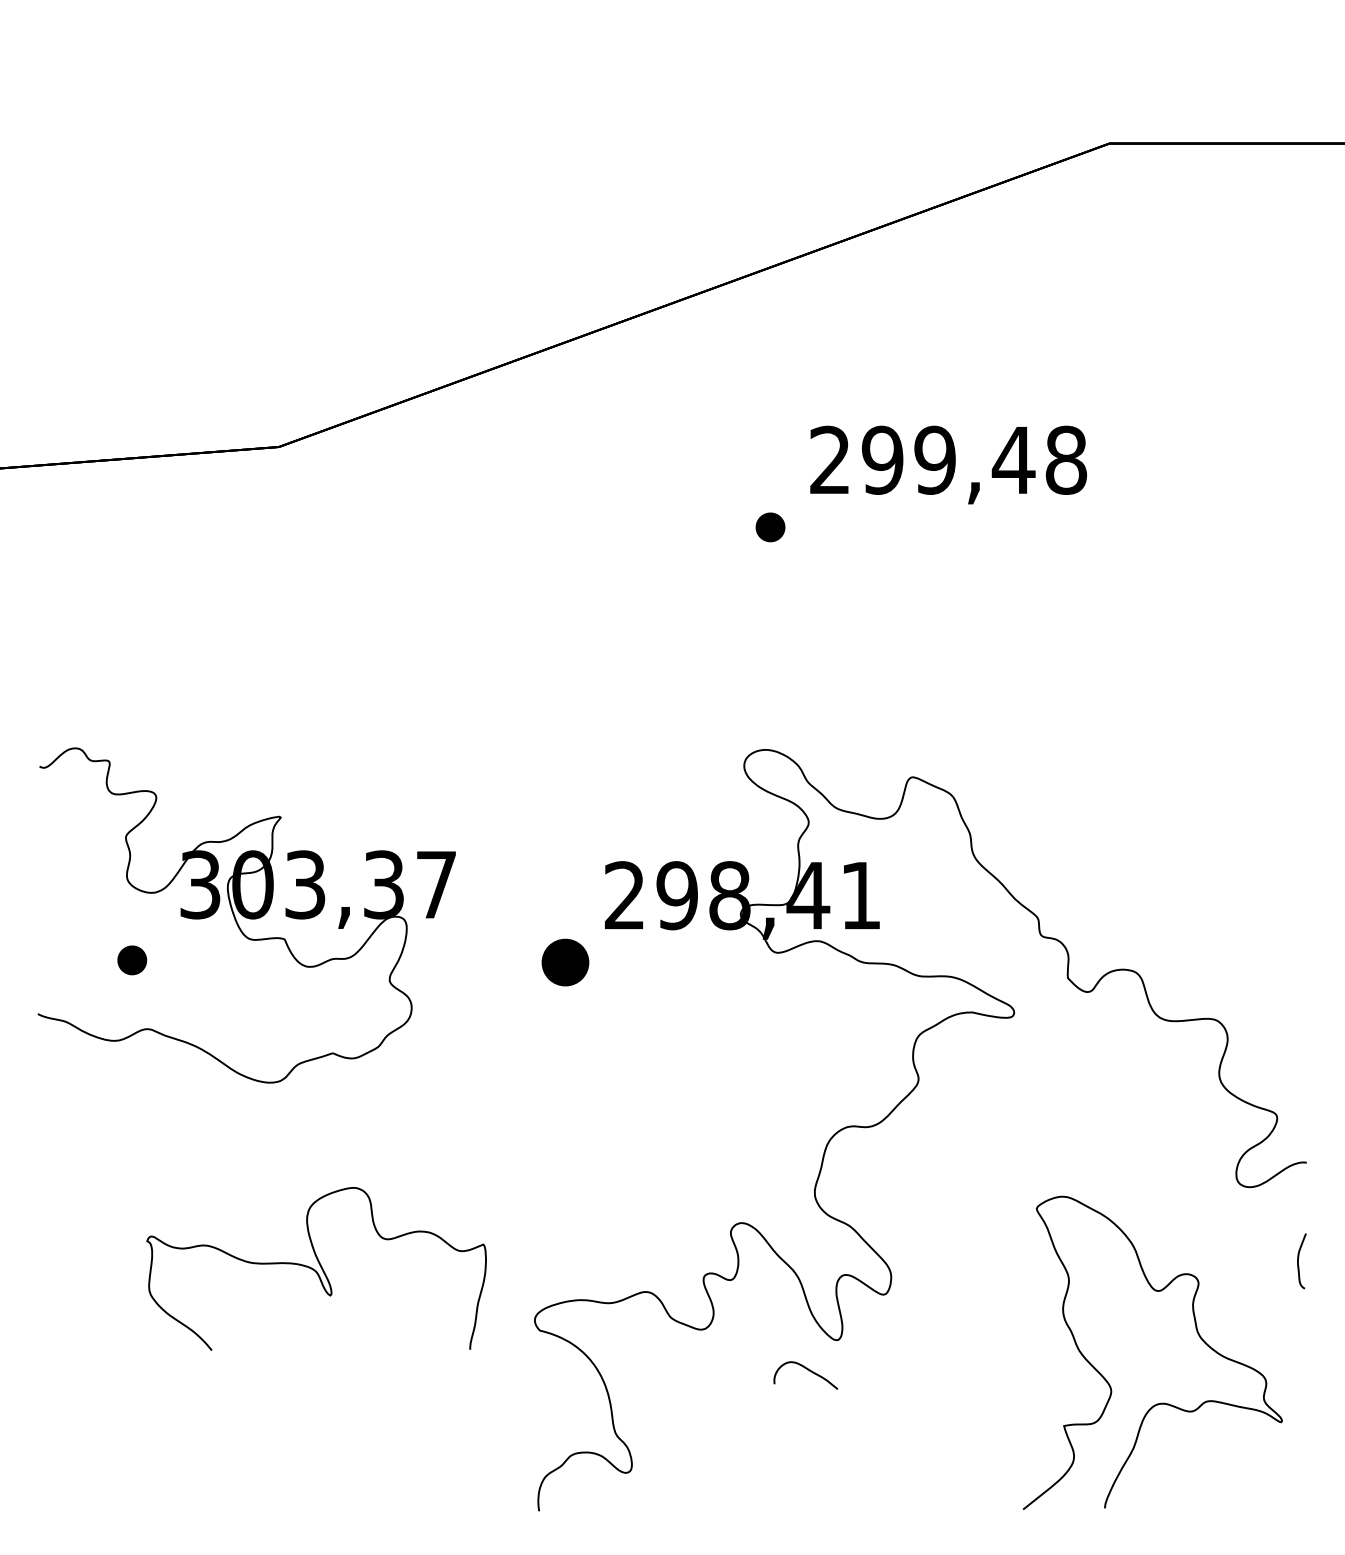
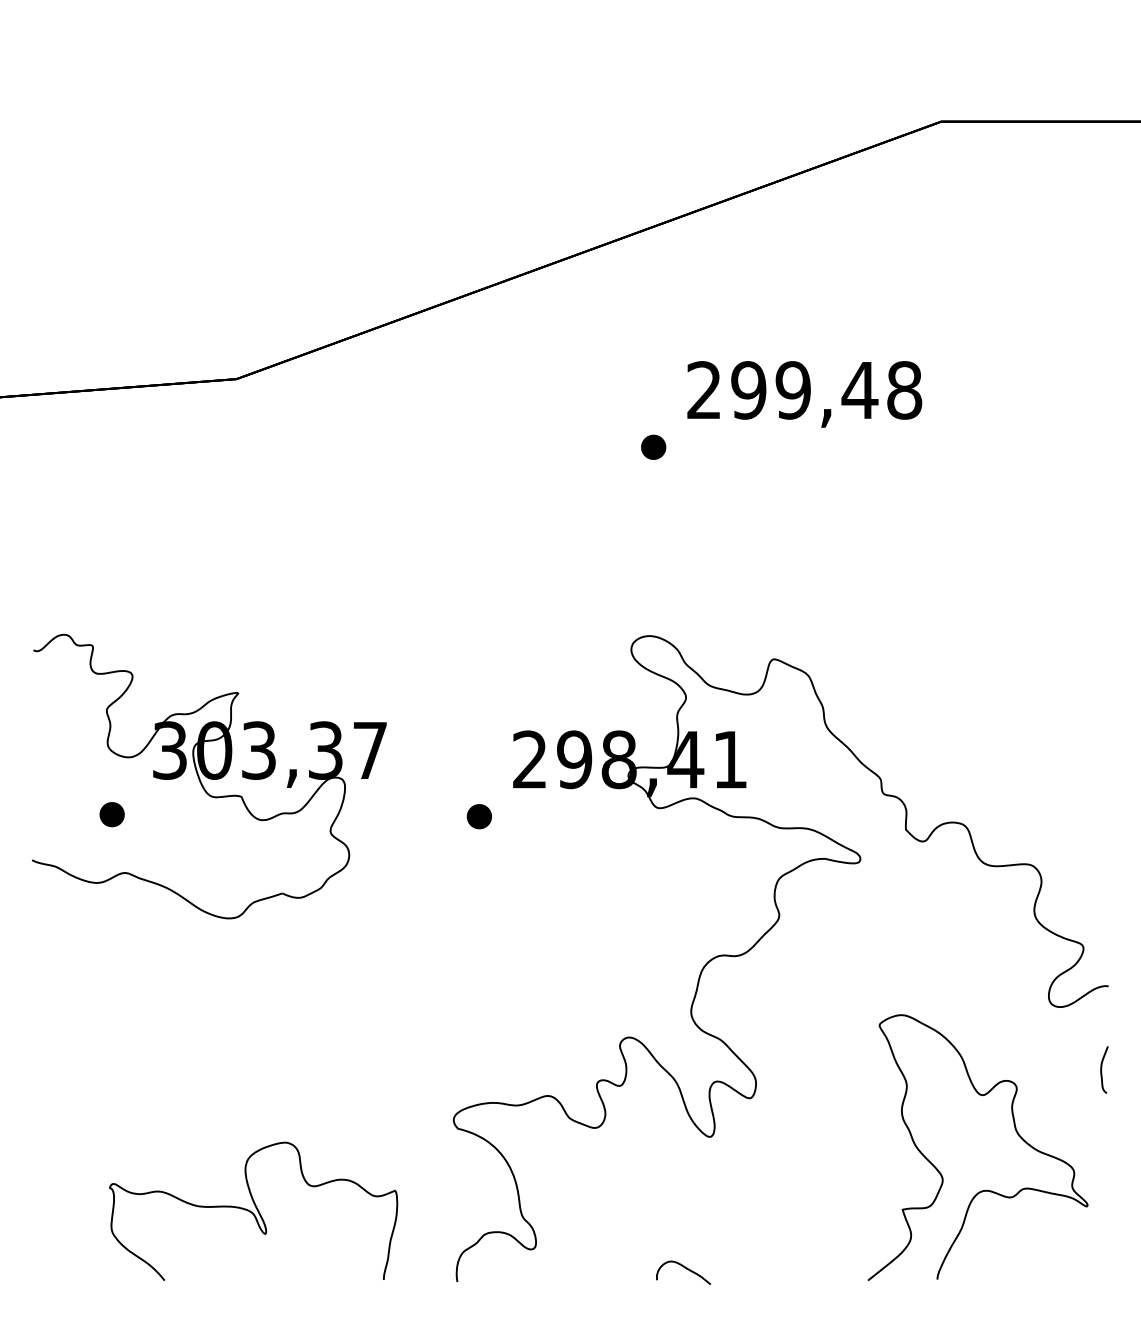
part: (564, 962) -> (478, 816), size x0.62
curve: (316, 1270) -> (253, 1212), moved
curve: (806, 1370) -> (684, 1268), moved

